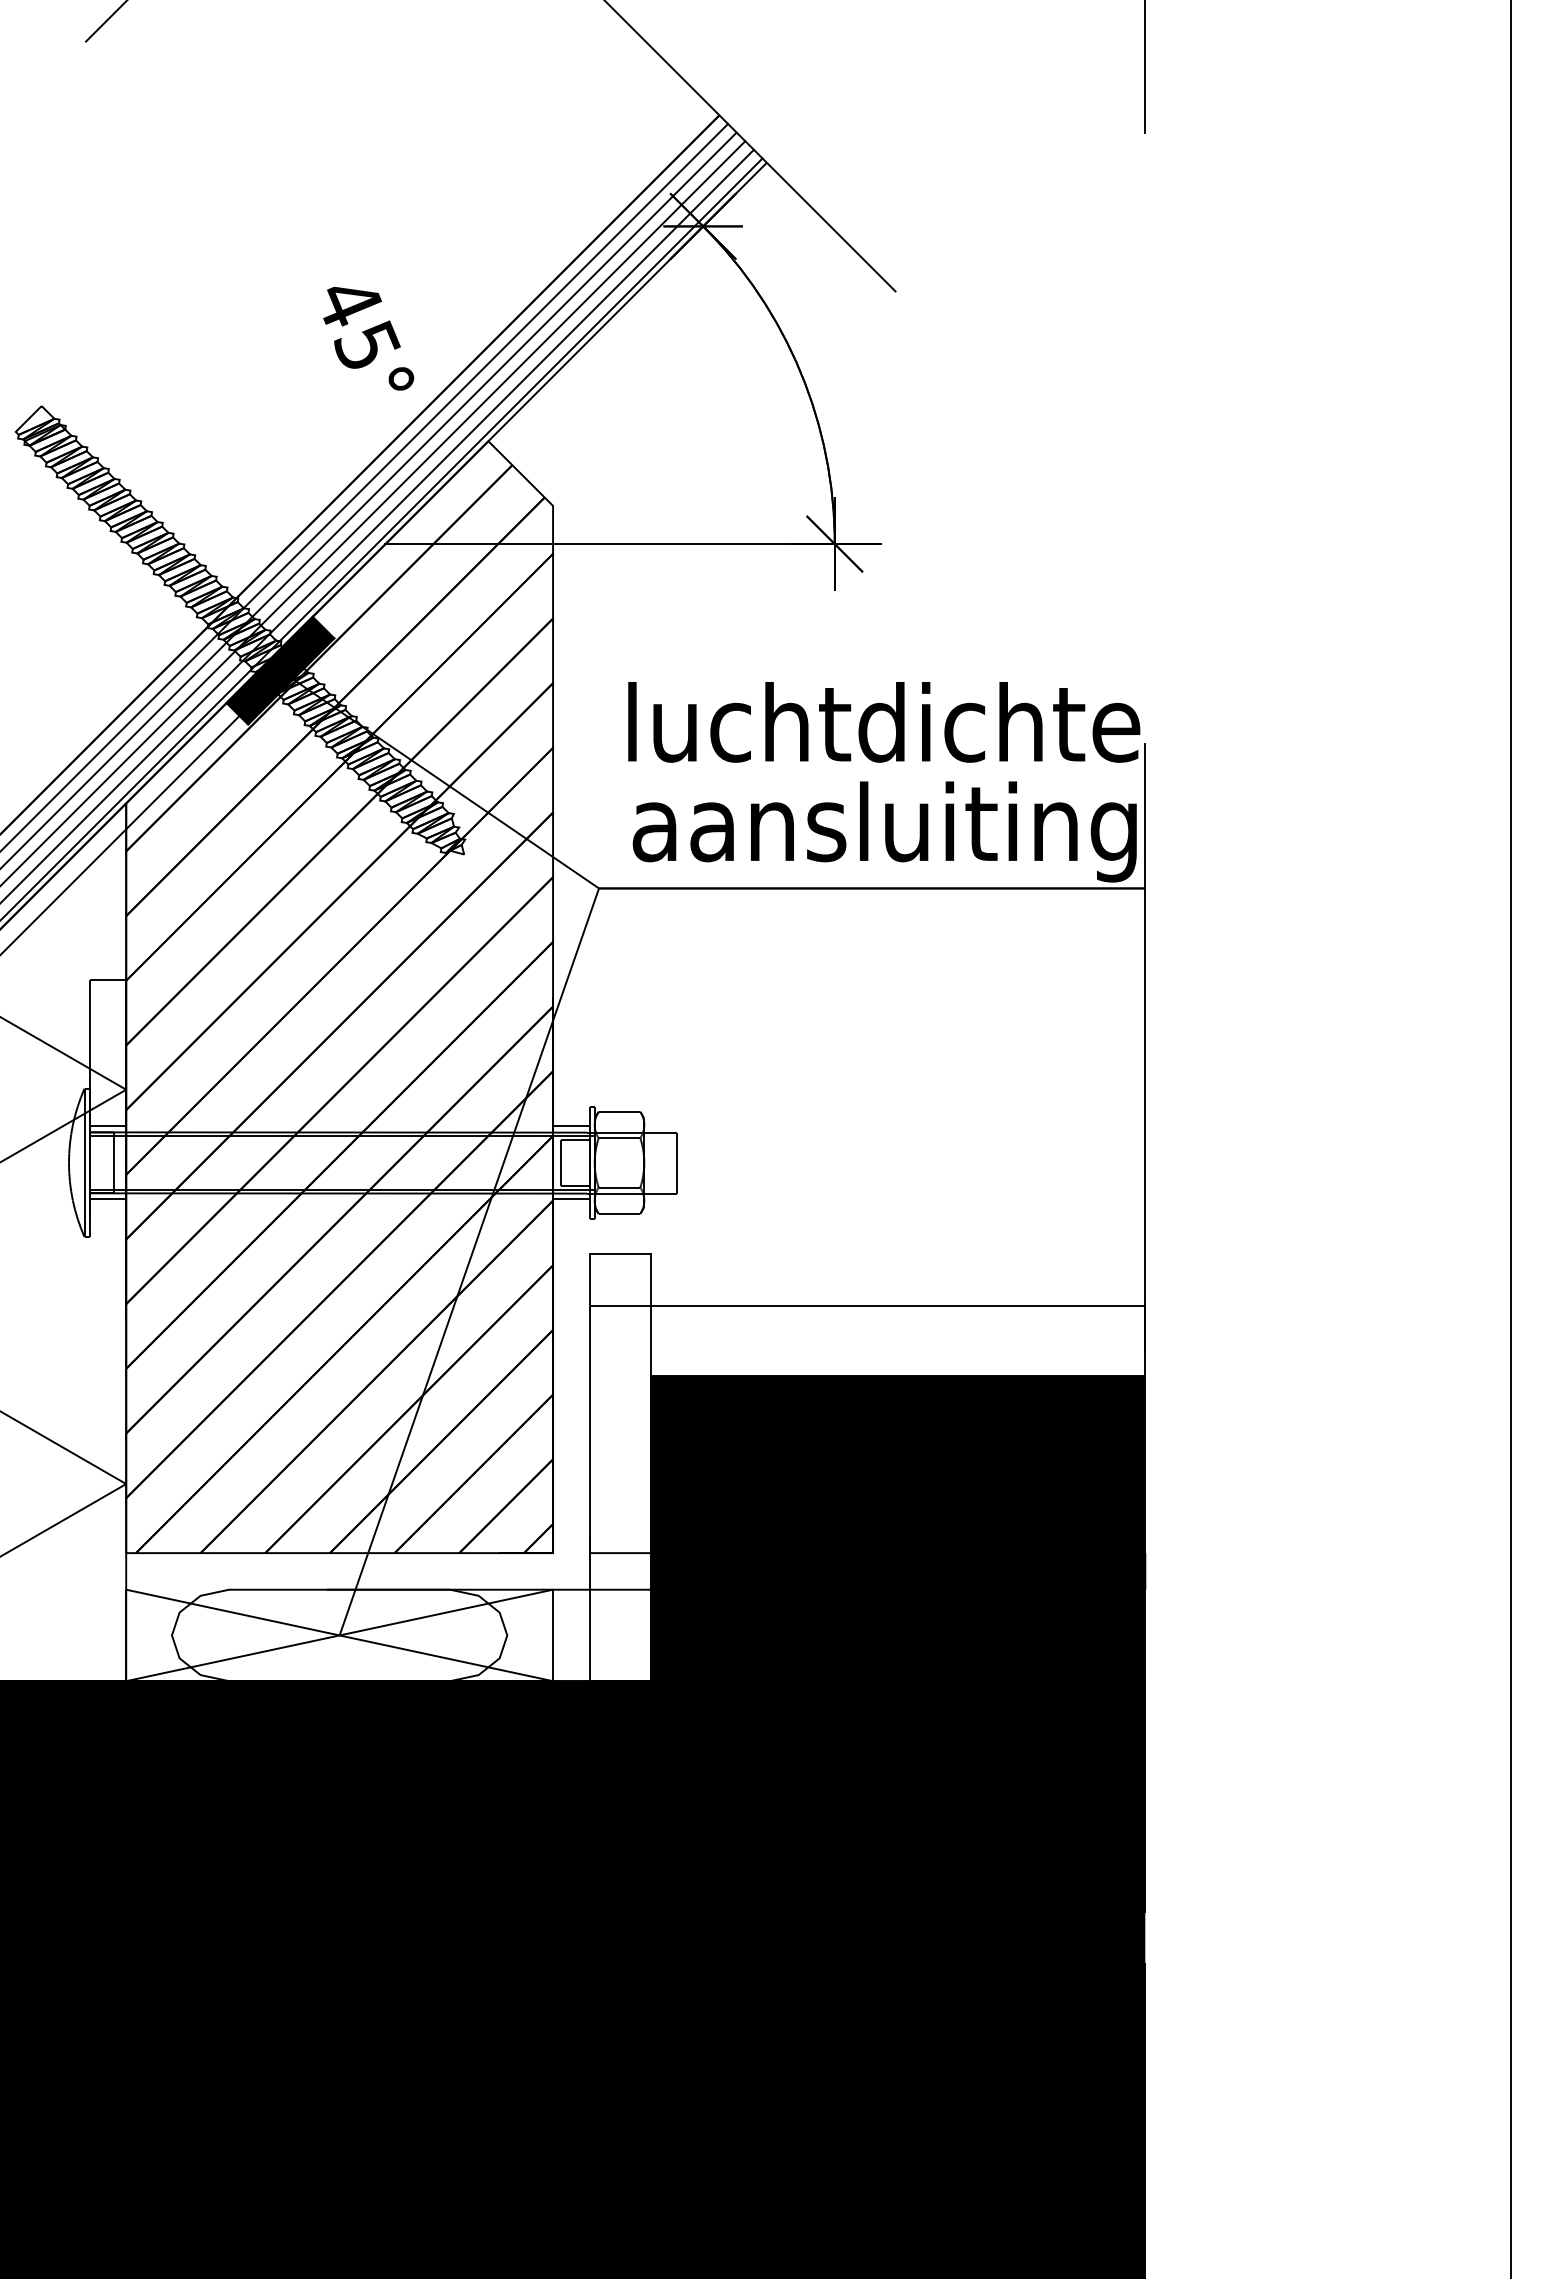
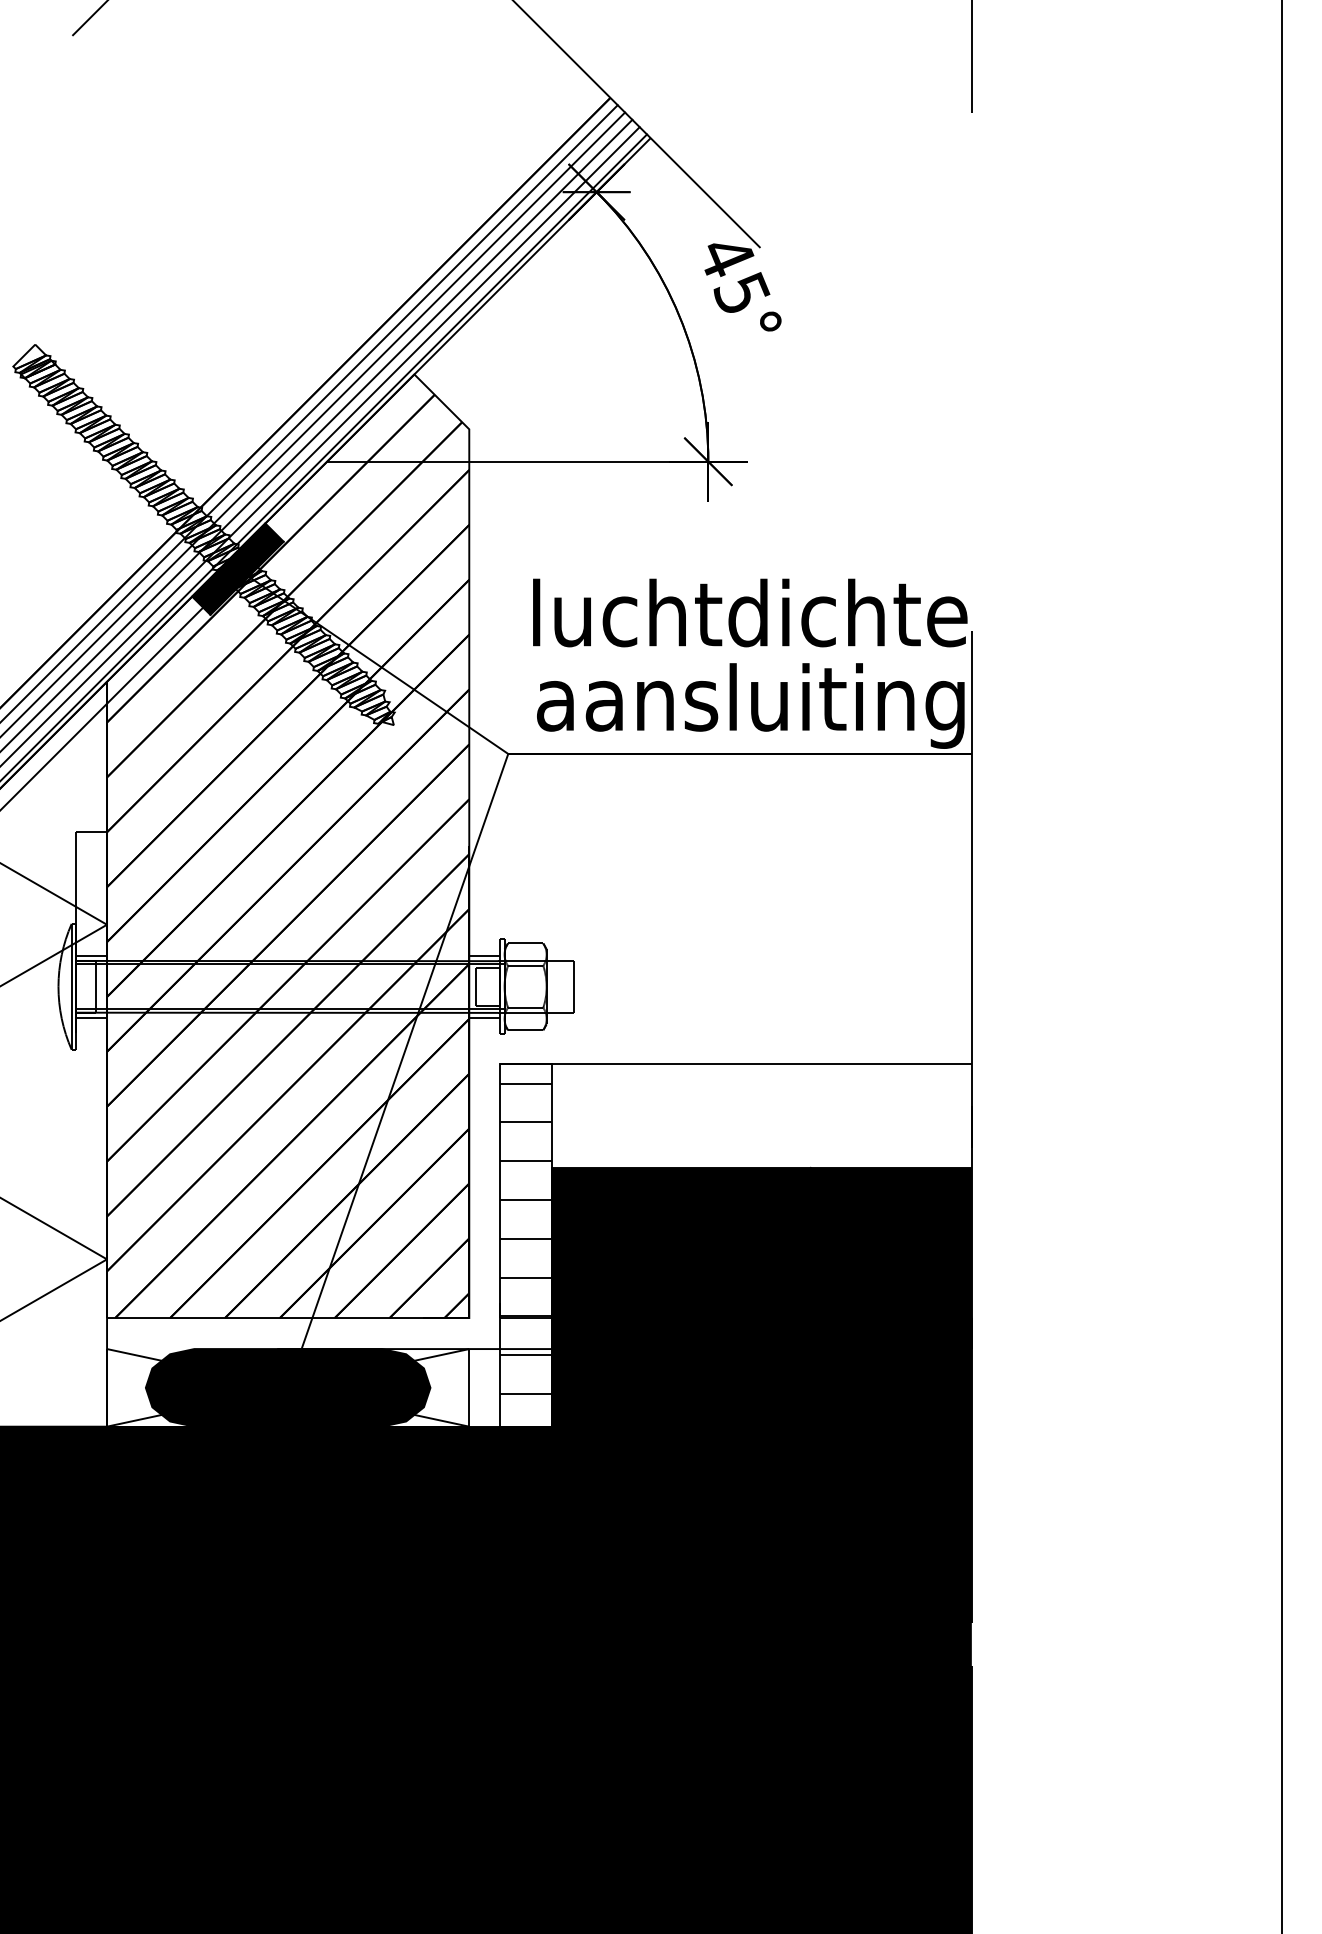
text: (368, 338) -> (742, 287), moved
line: (867, 1306) -> (736, 1064), moved
hatch: (619, 1459) -> (525, 1238), added
fill: (339, 1635) -> (288, 1387), added

